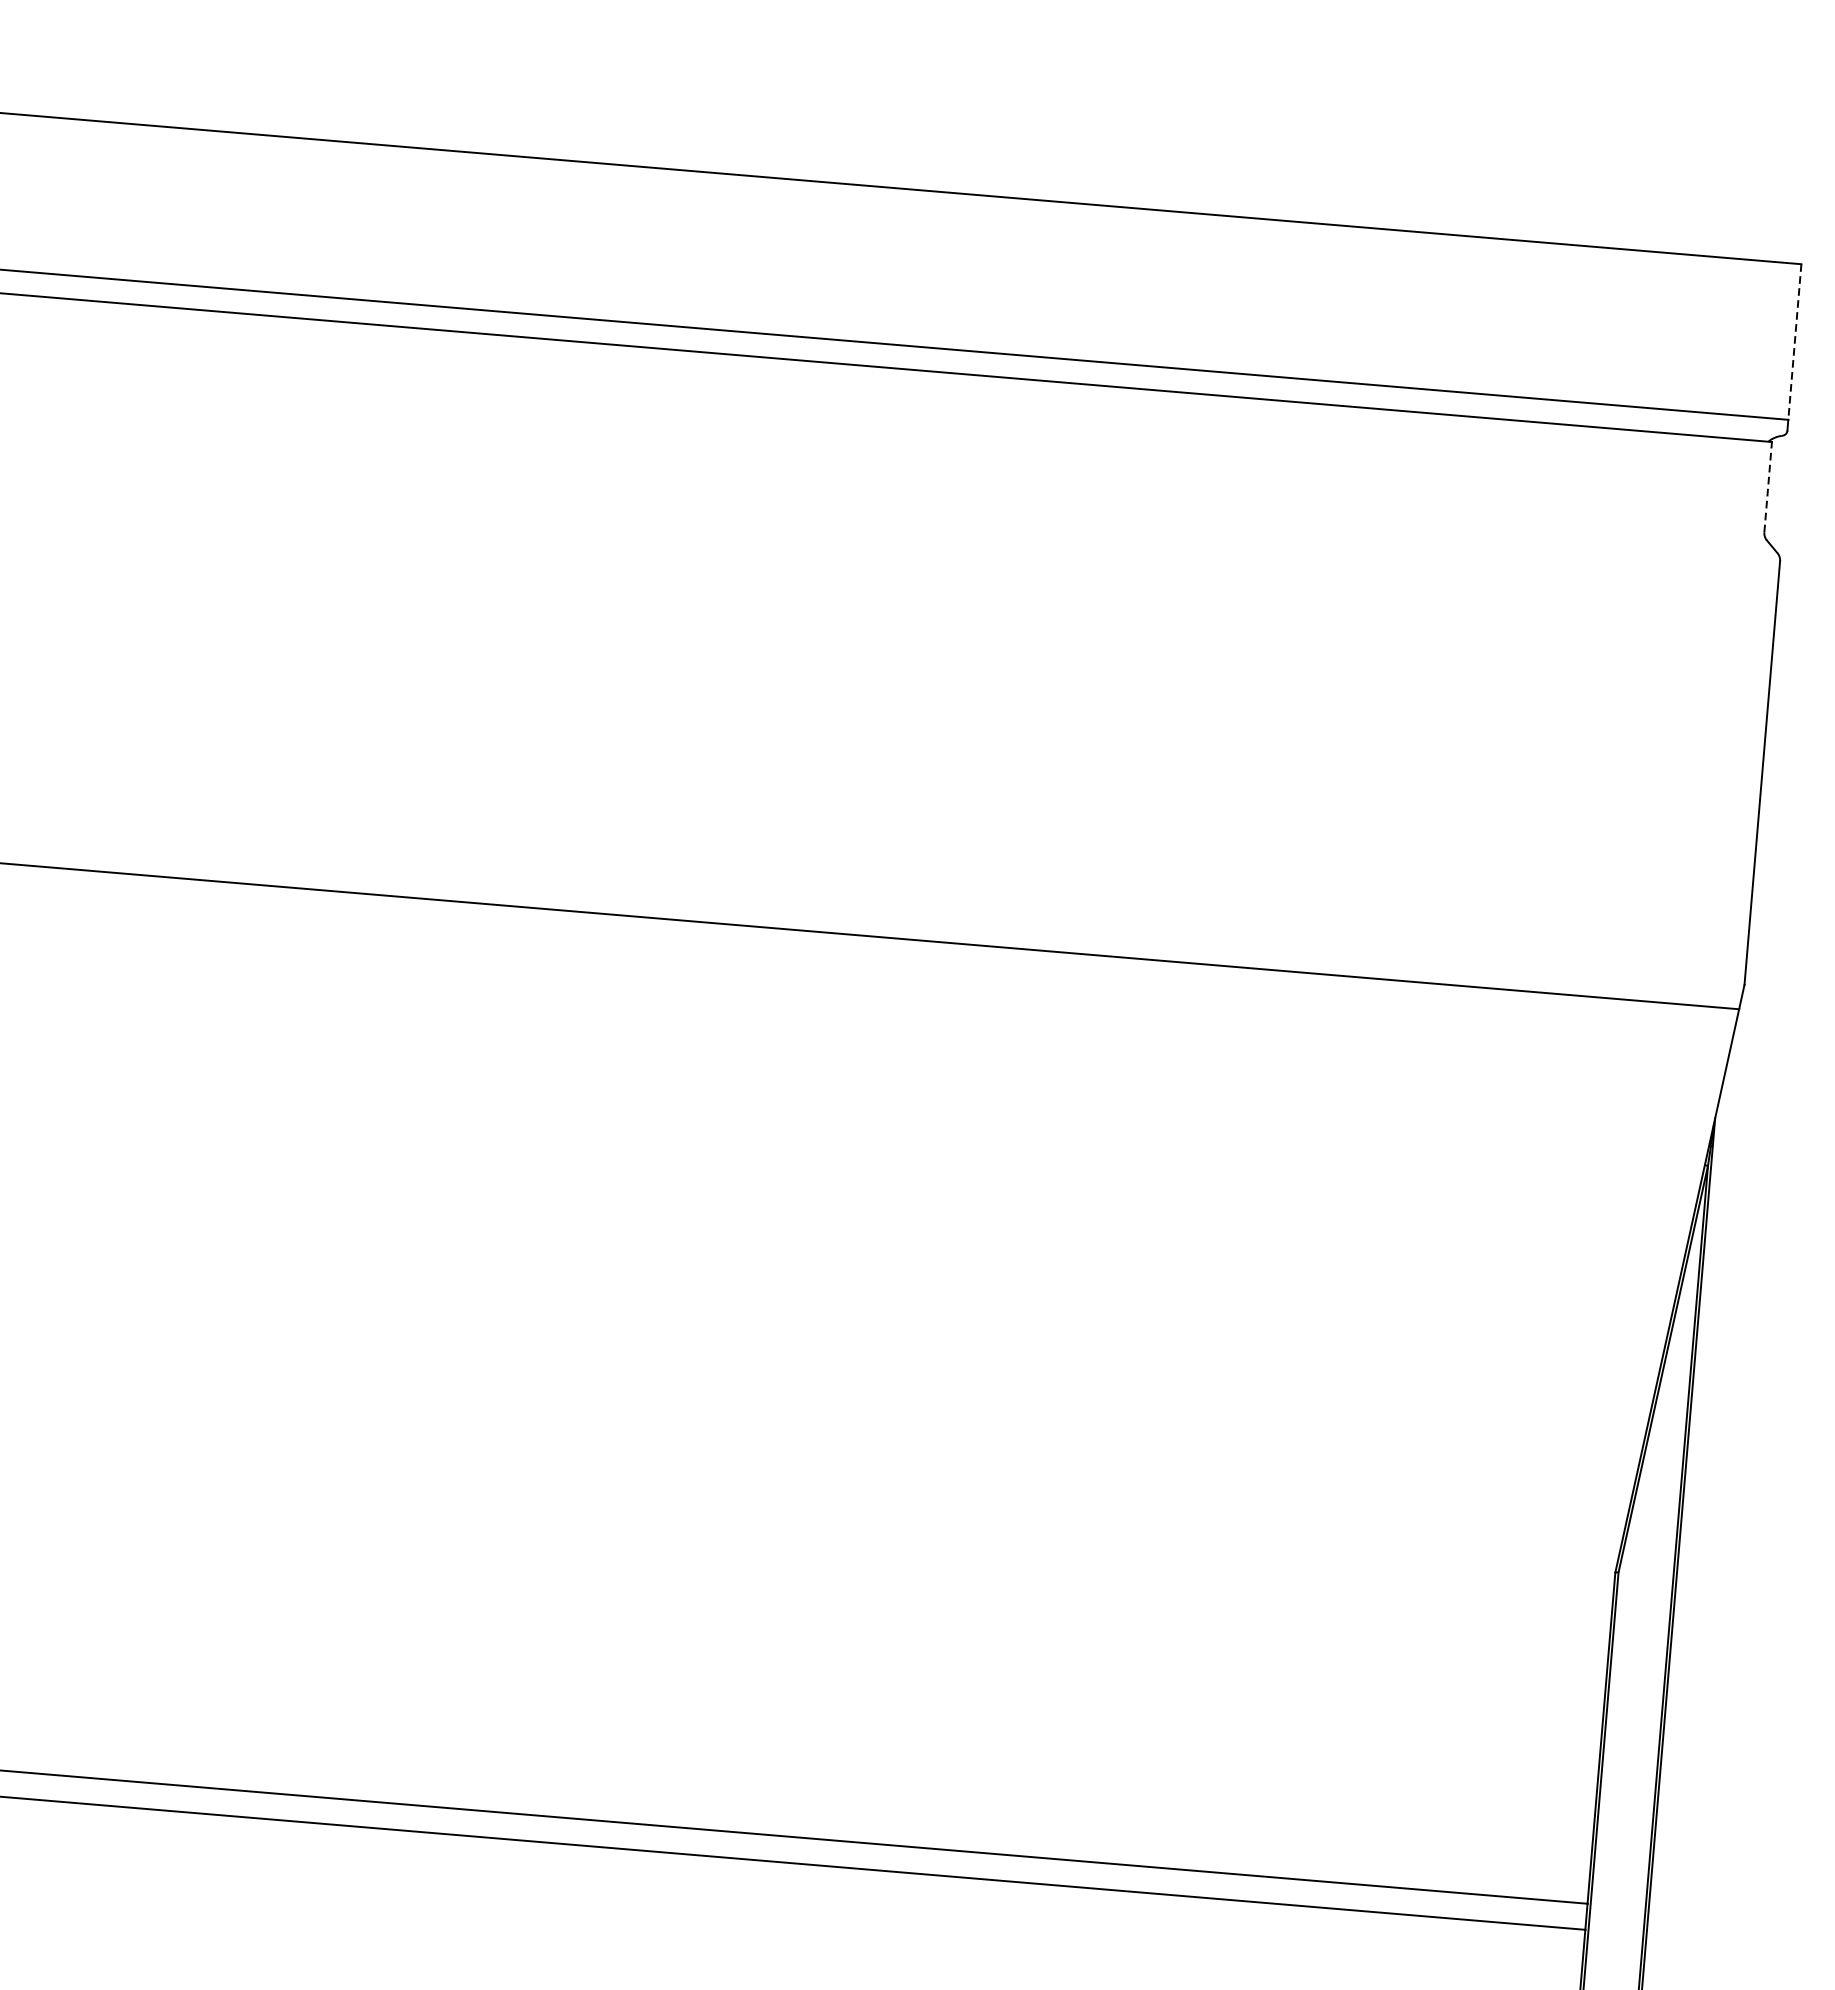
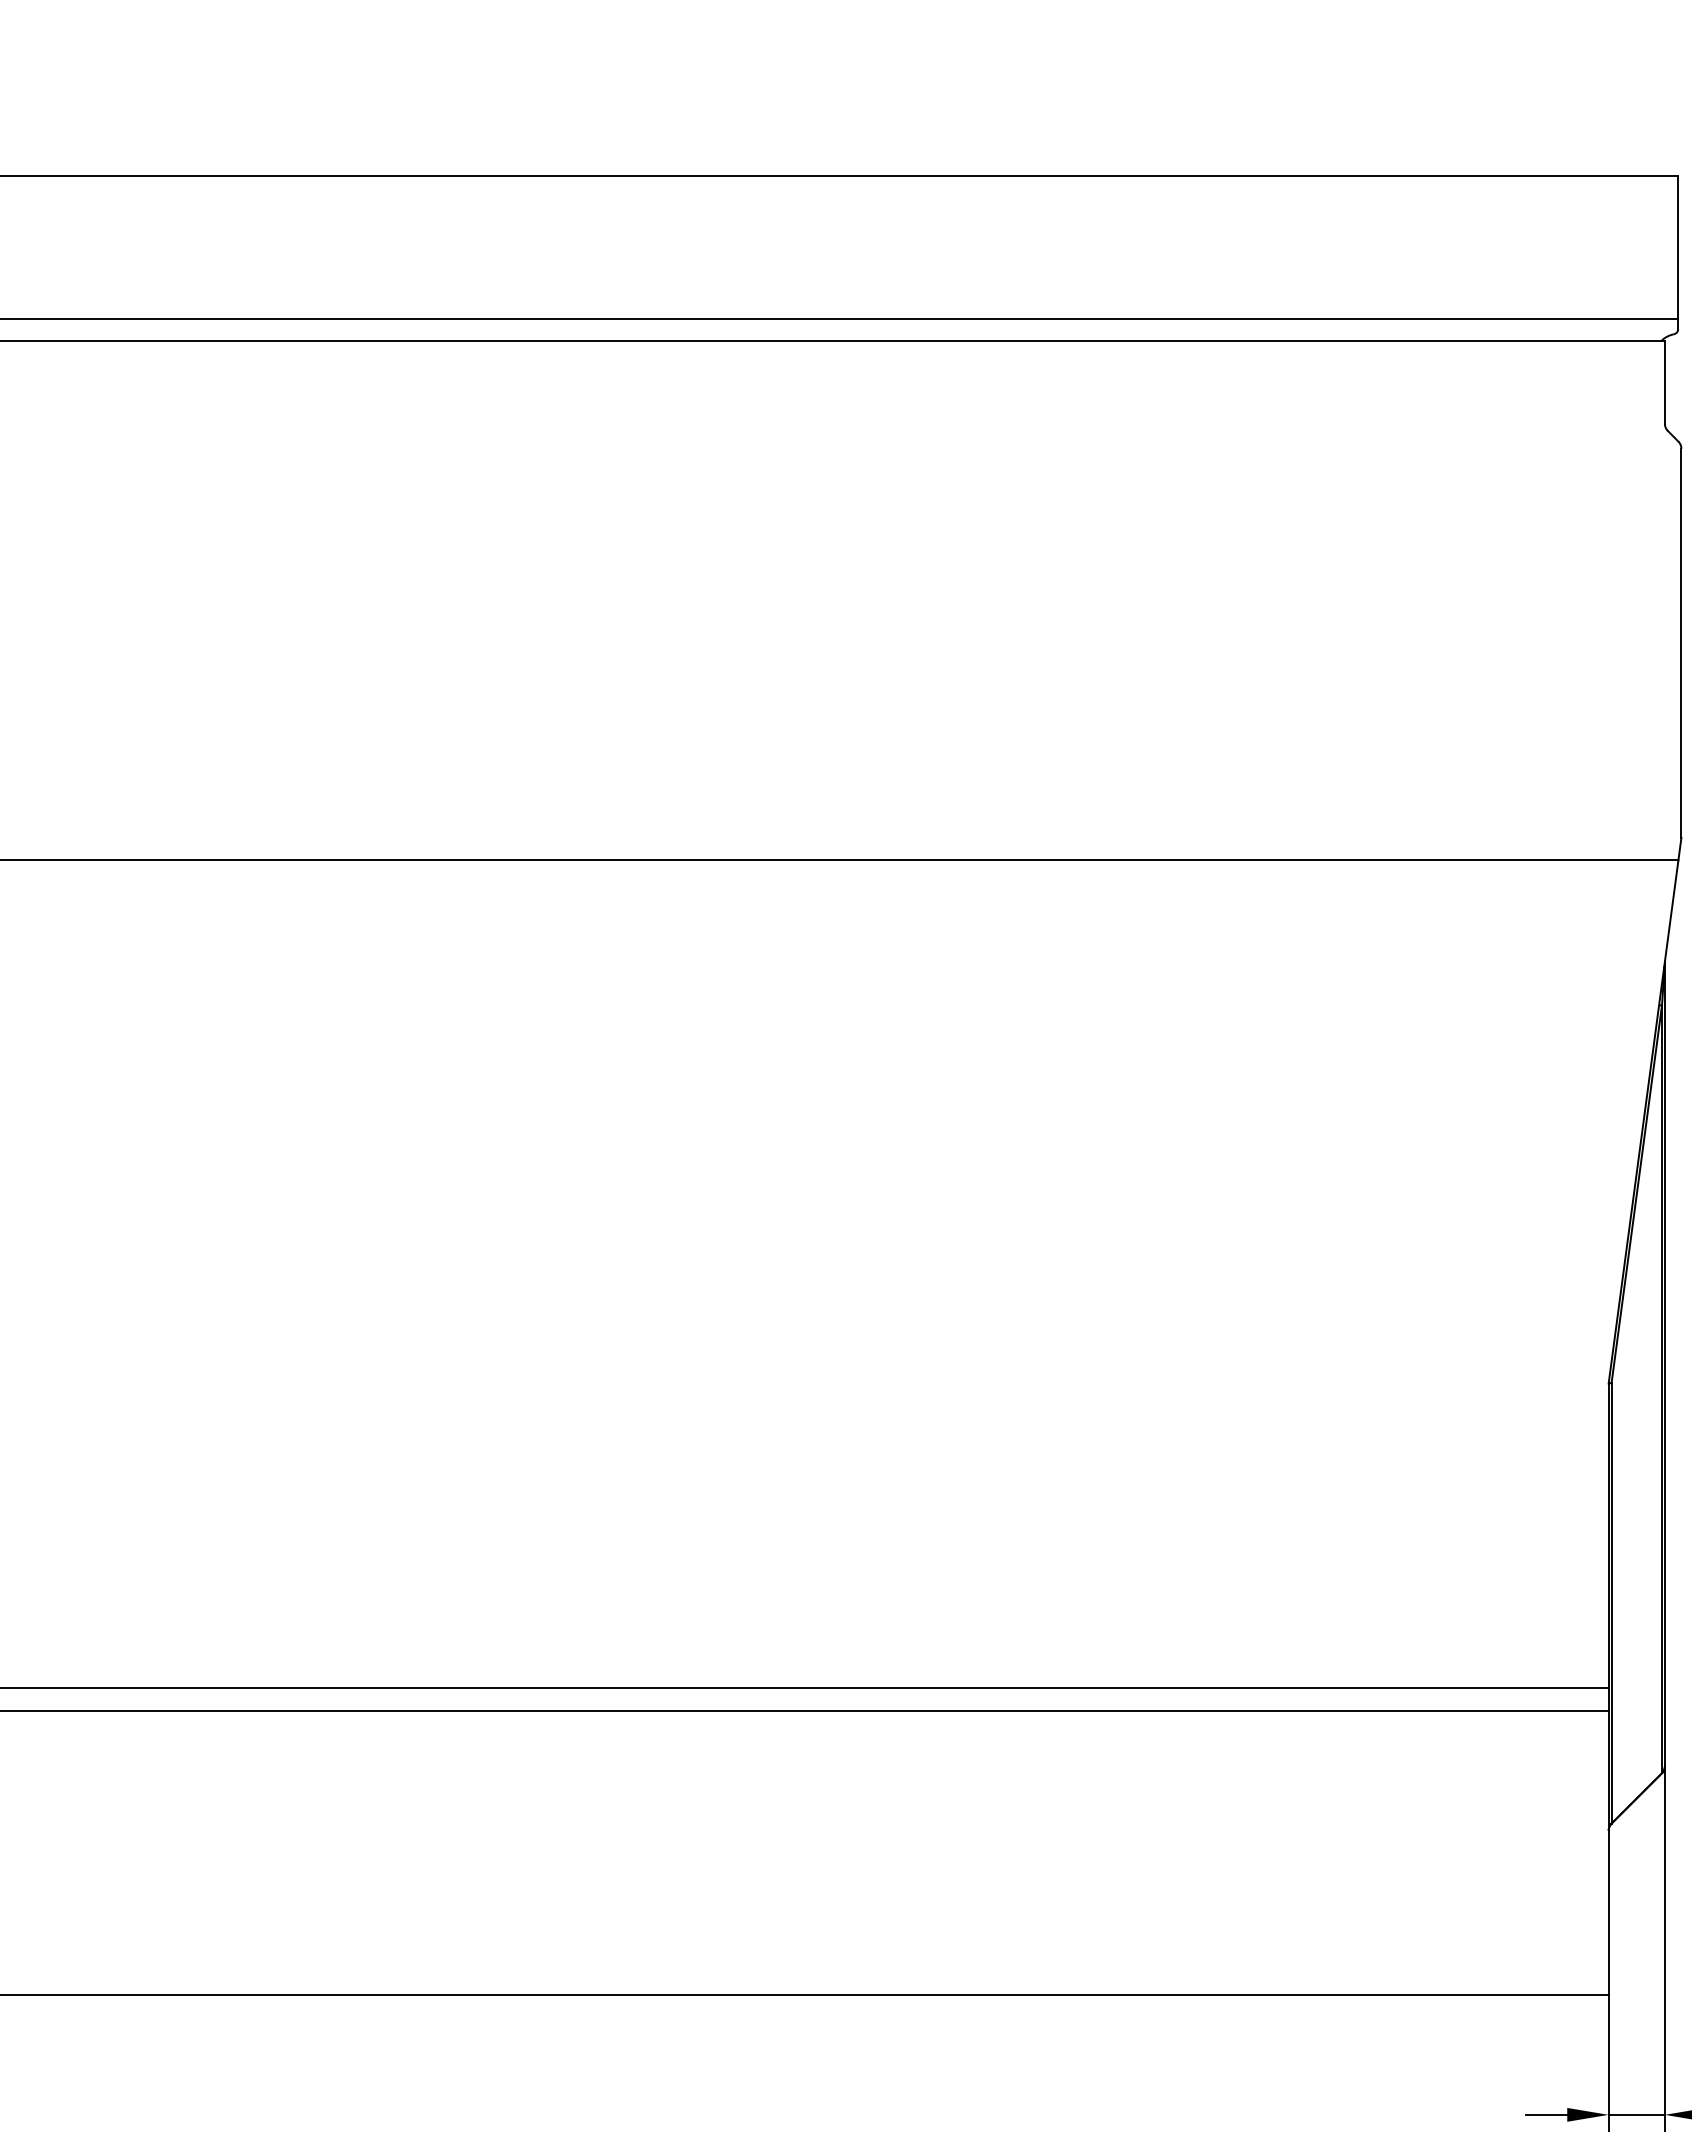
line: (1795, 342) -> (1678, 248), dashed -> solid
line: (1767, 486) -> (1664, 381), dashed -> solid

